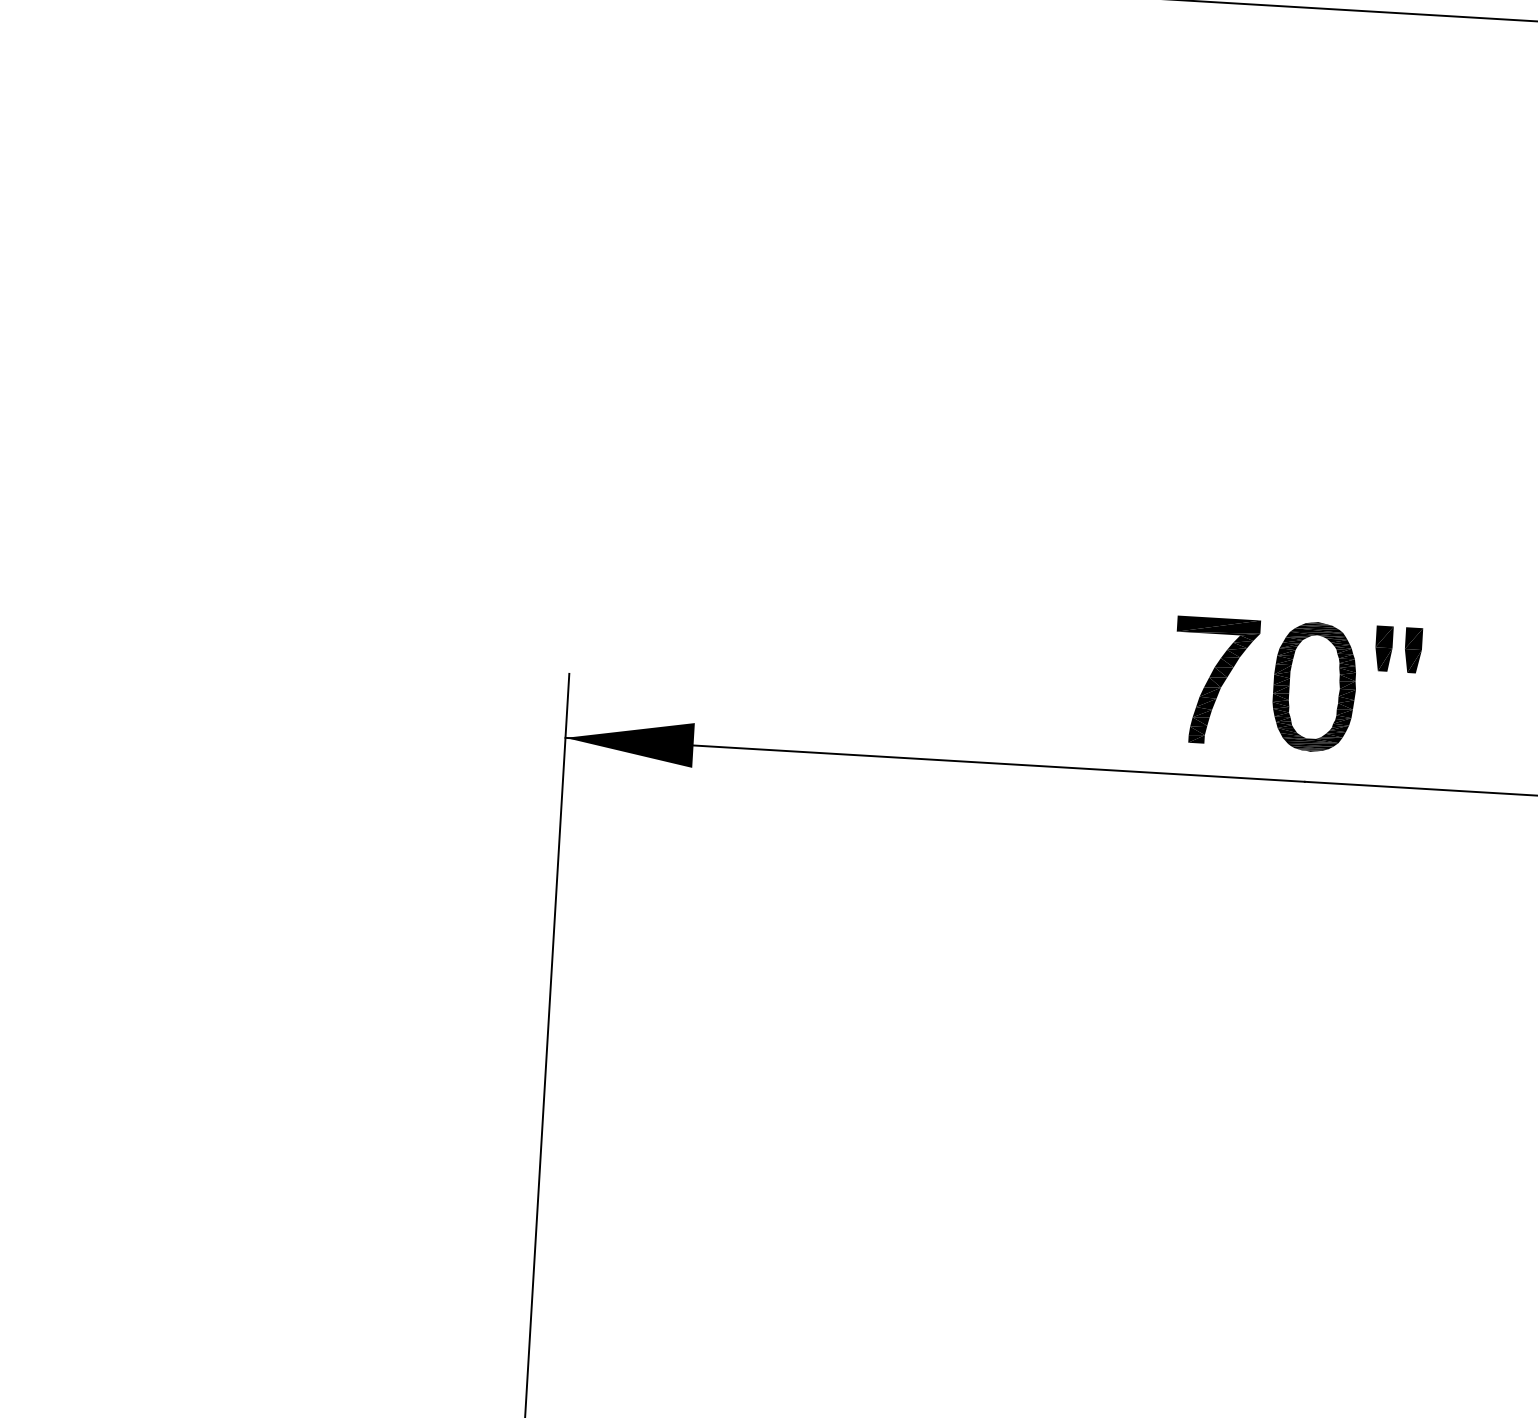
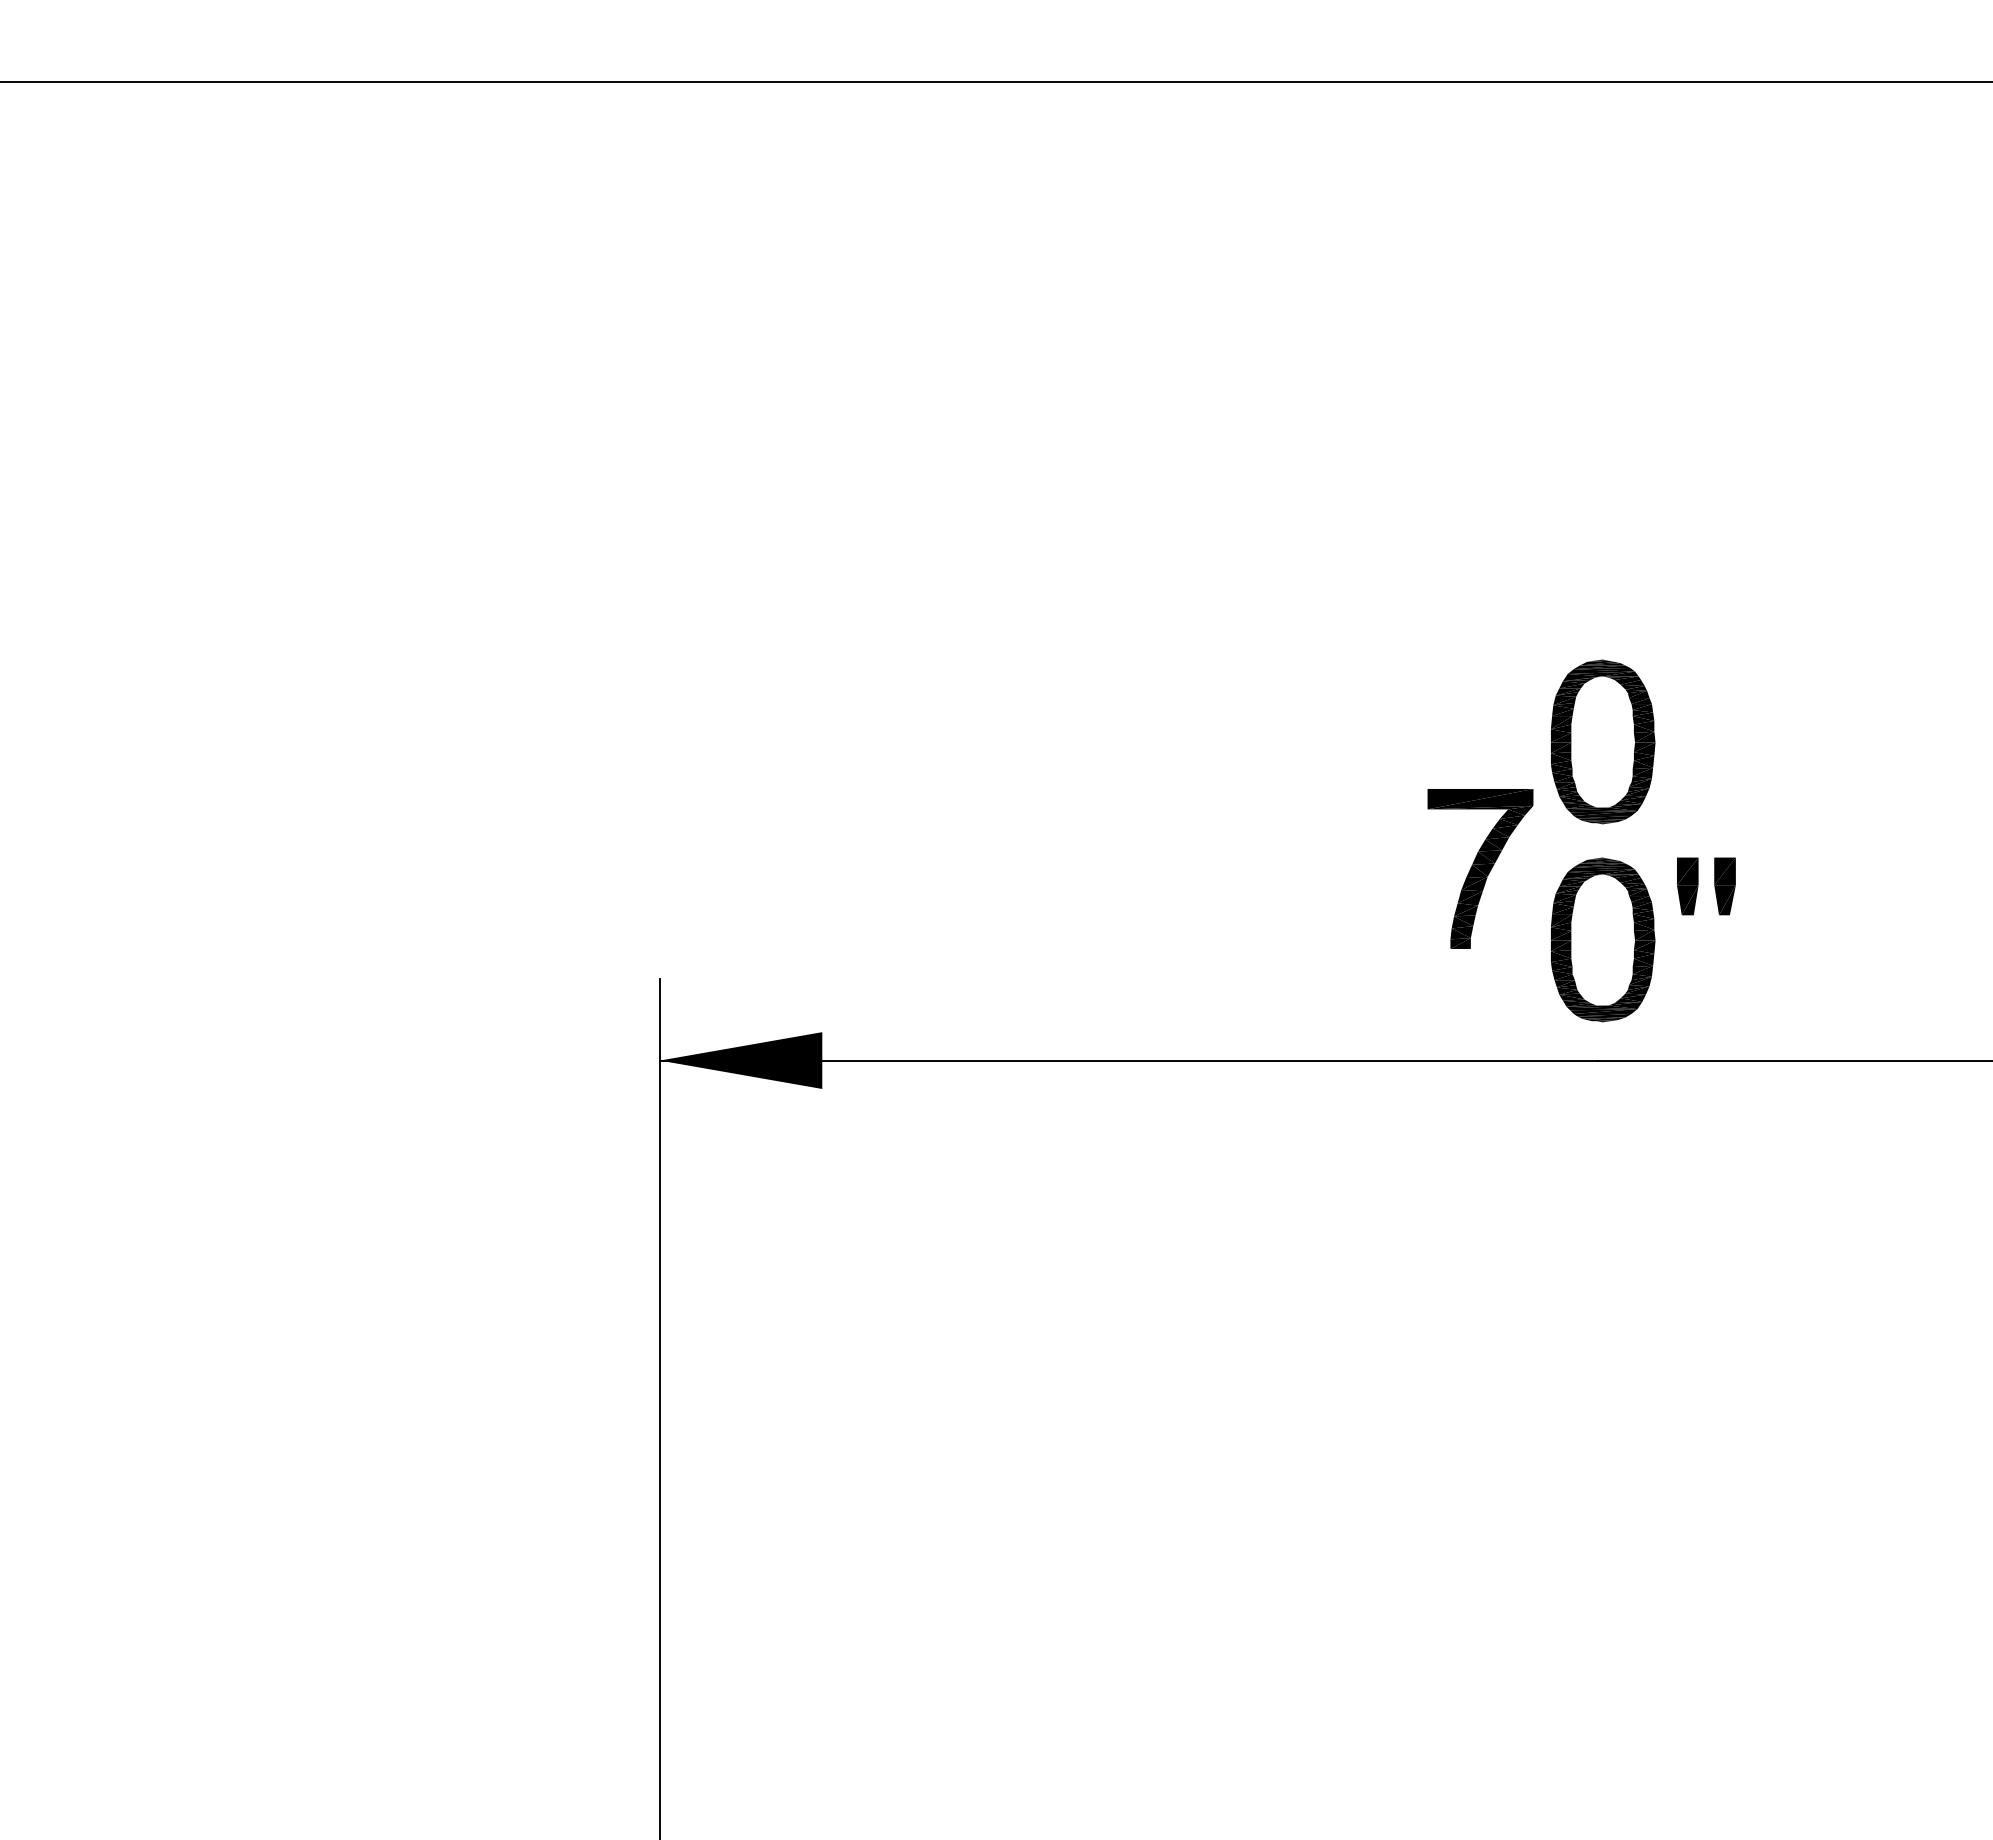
part: (1324, 530) -> (1603, 741), added
part: (1215, 680) -> (1480, 868), moved

